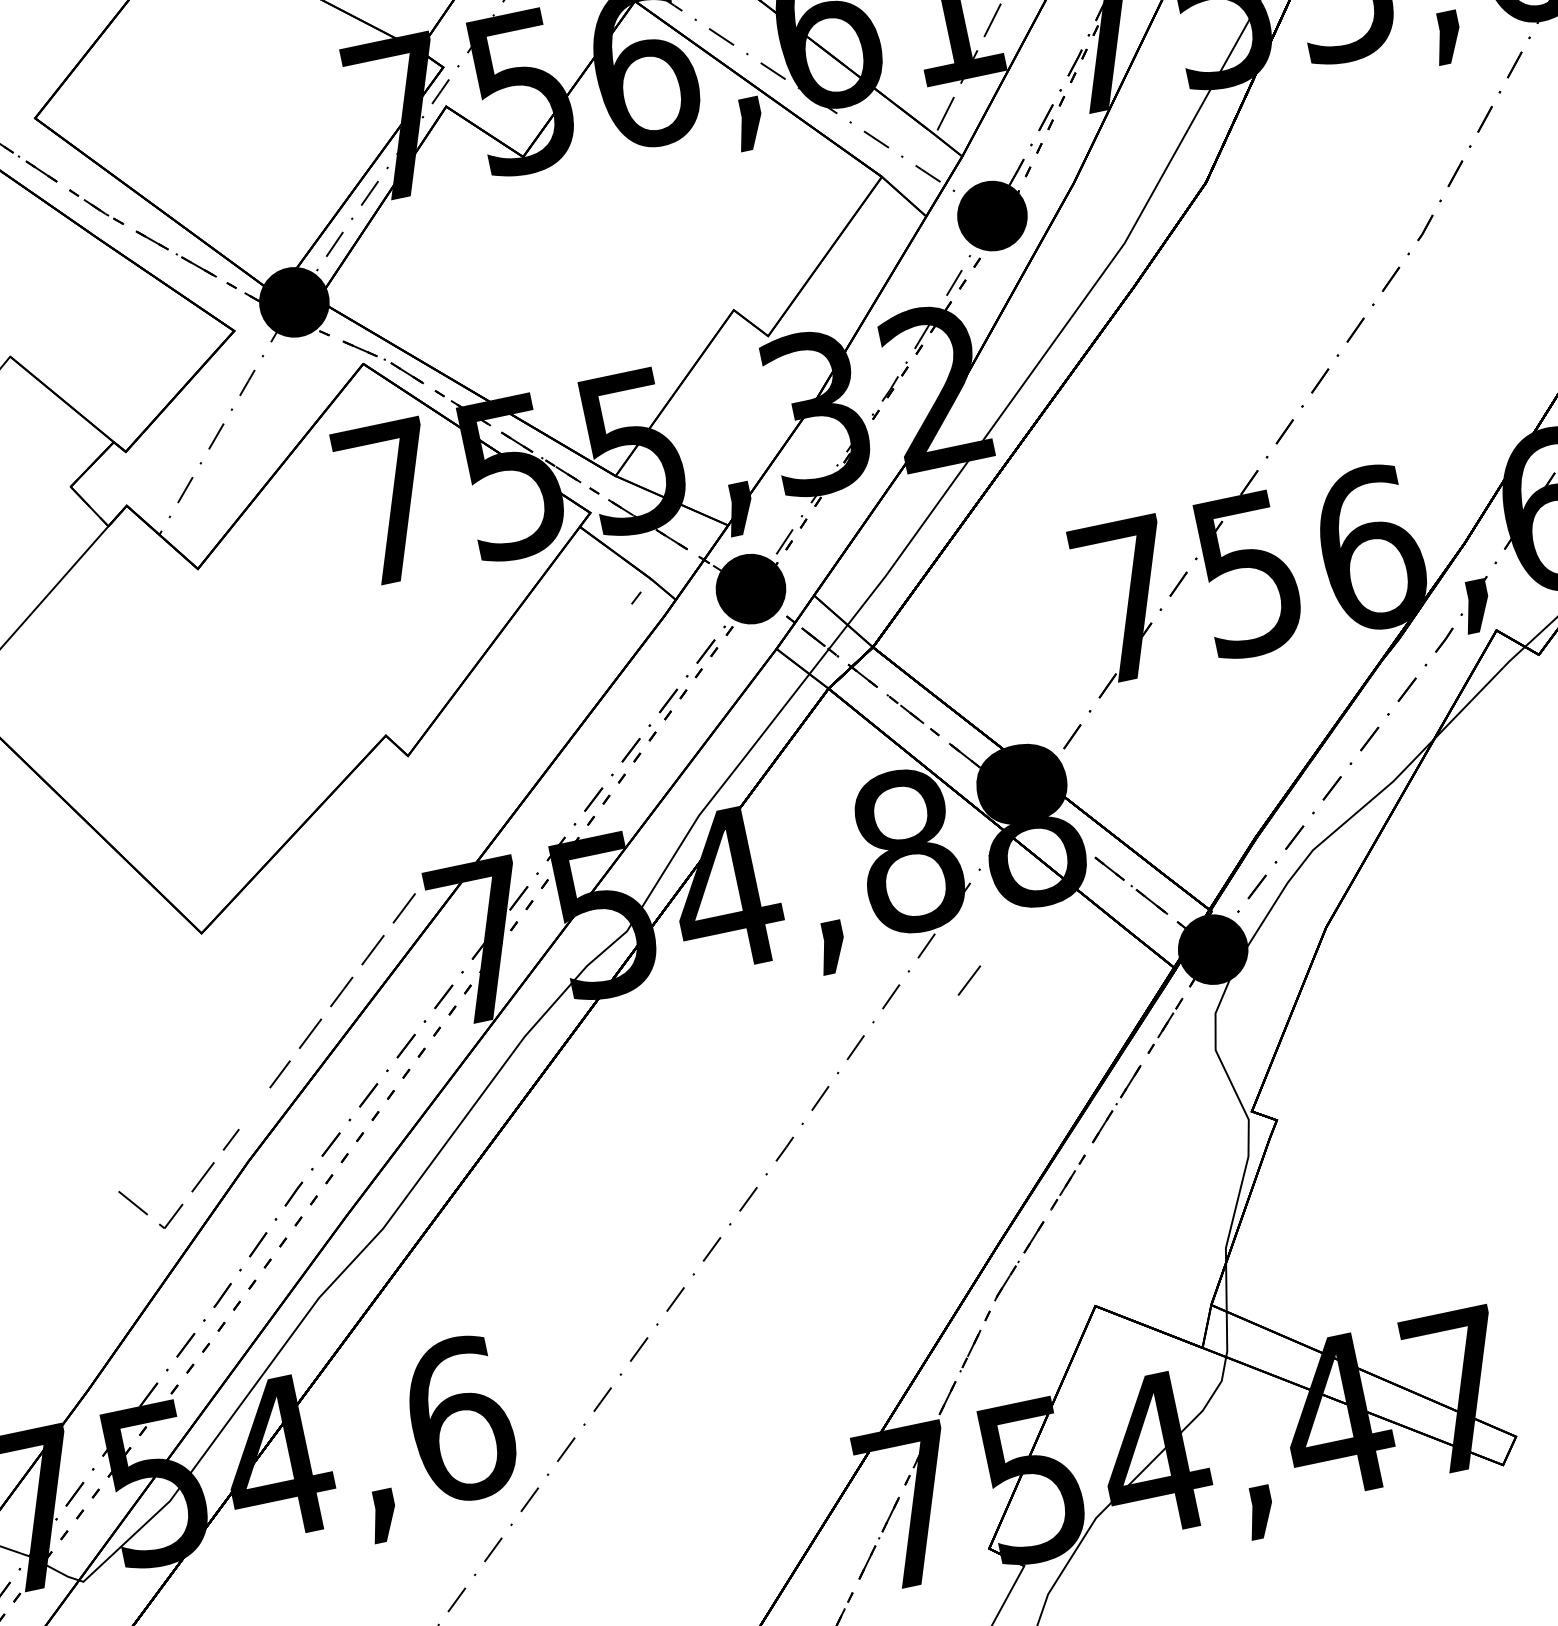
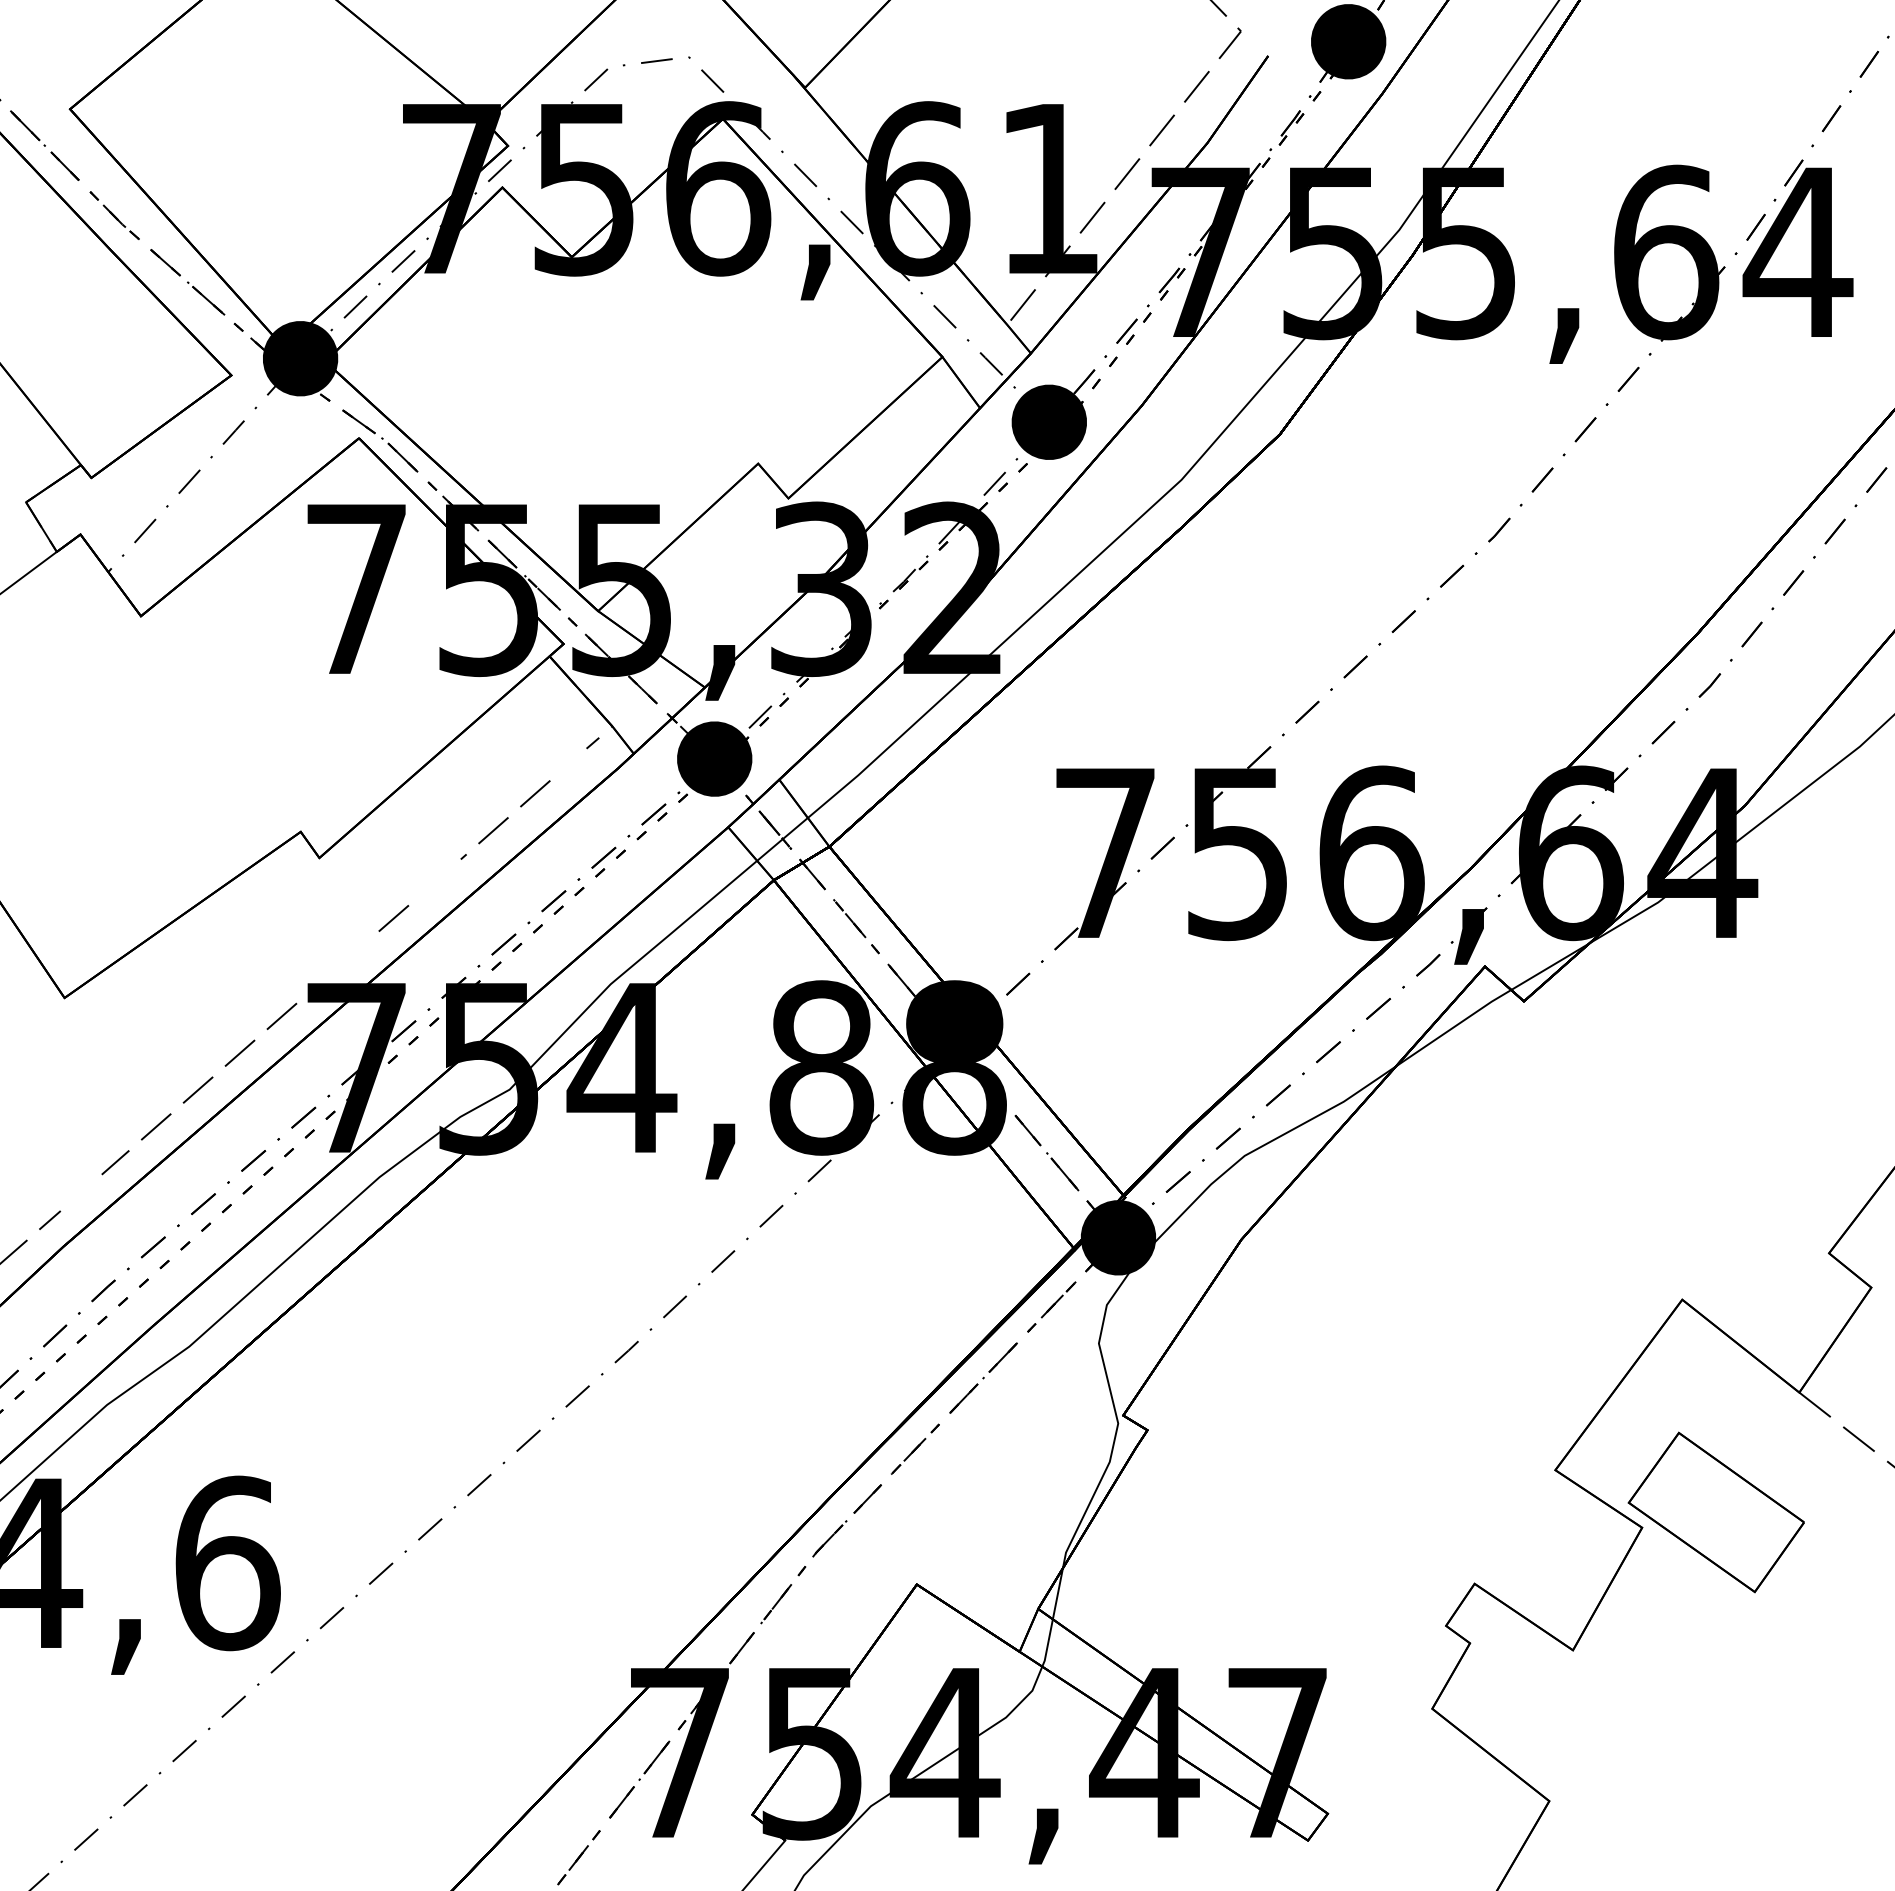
line: (571, 684) -> (505, 819), added
line: (969, 980) -> (393, 918), moved

